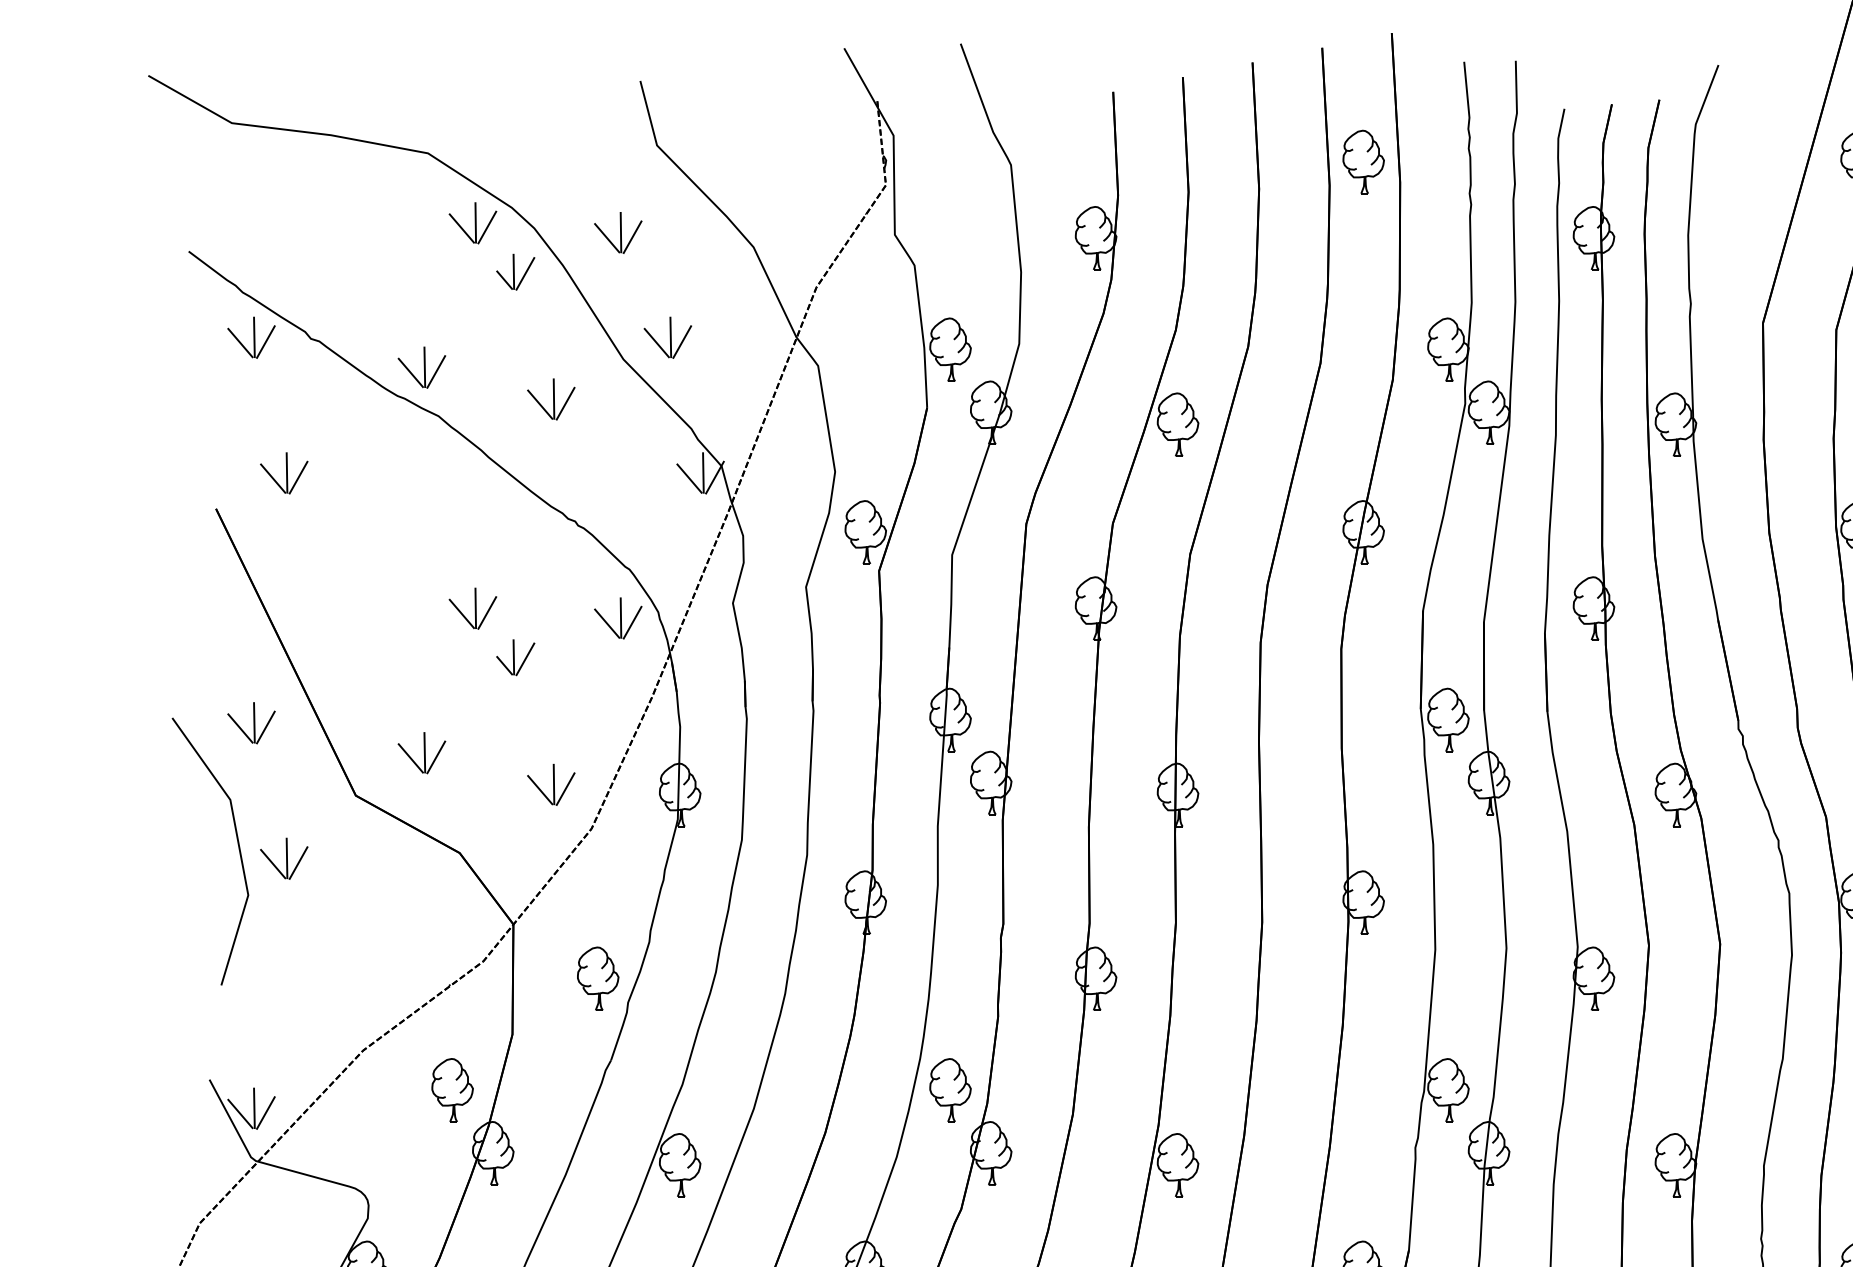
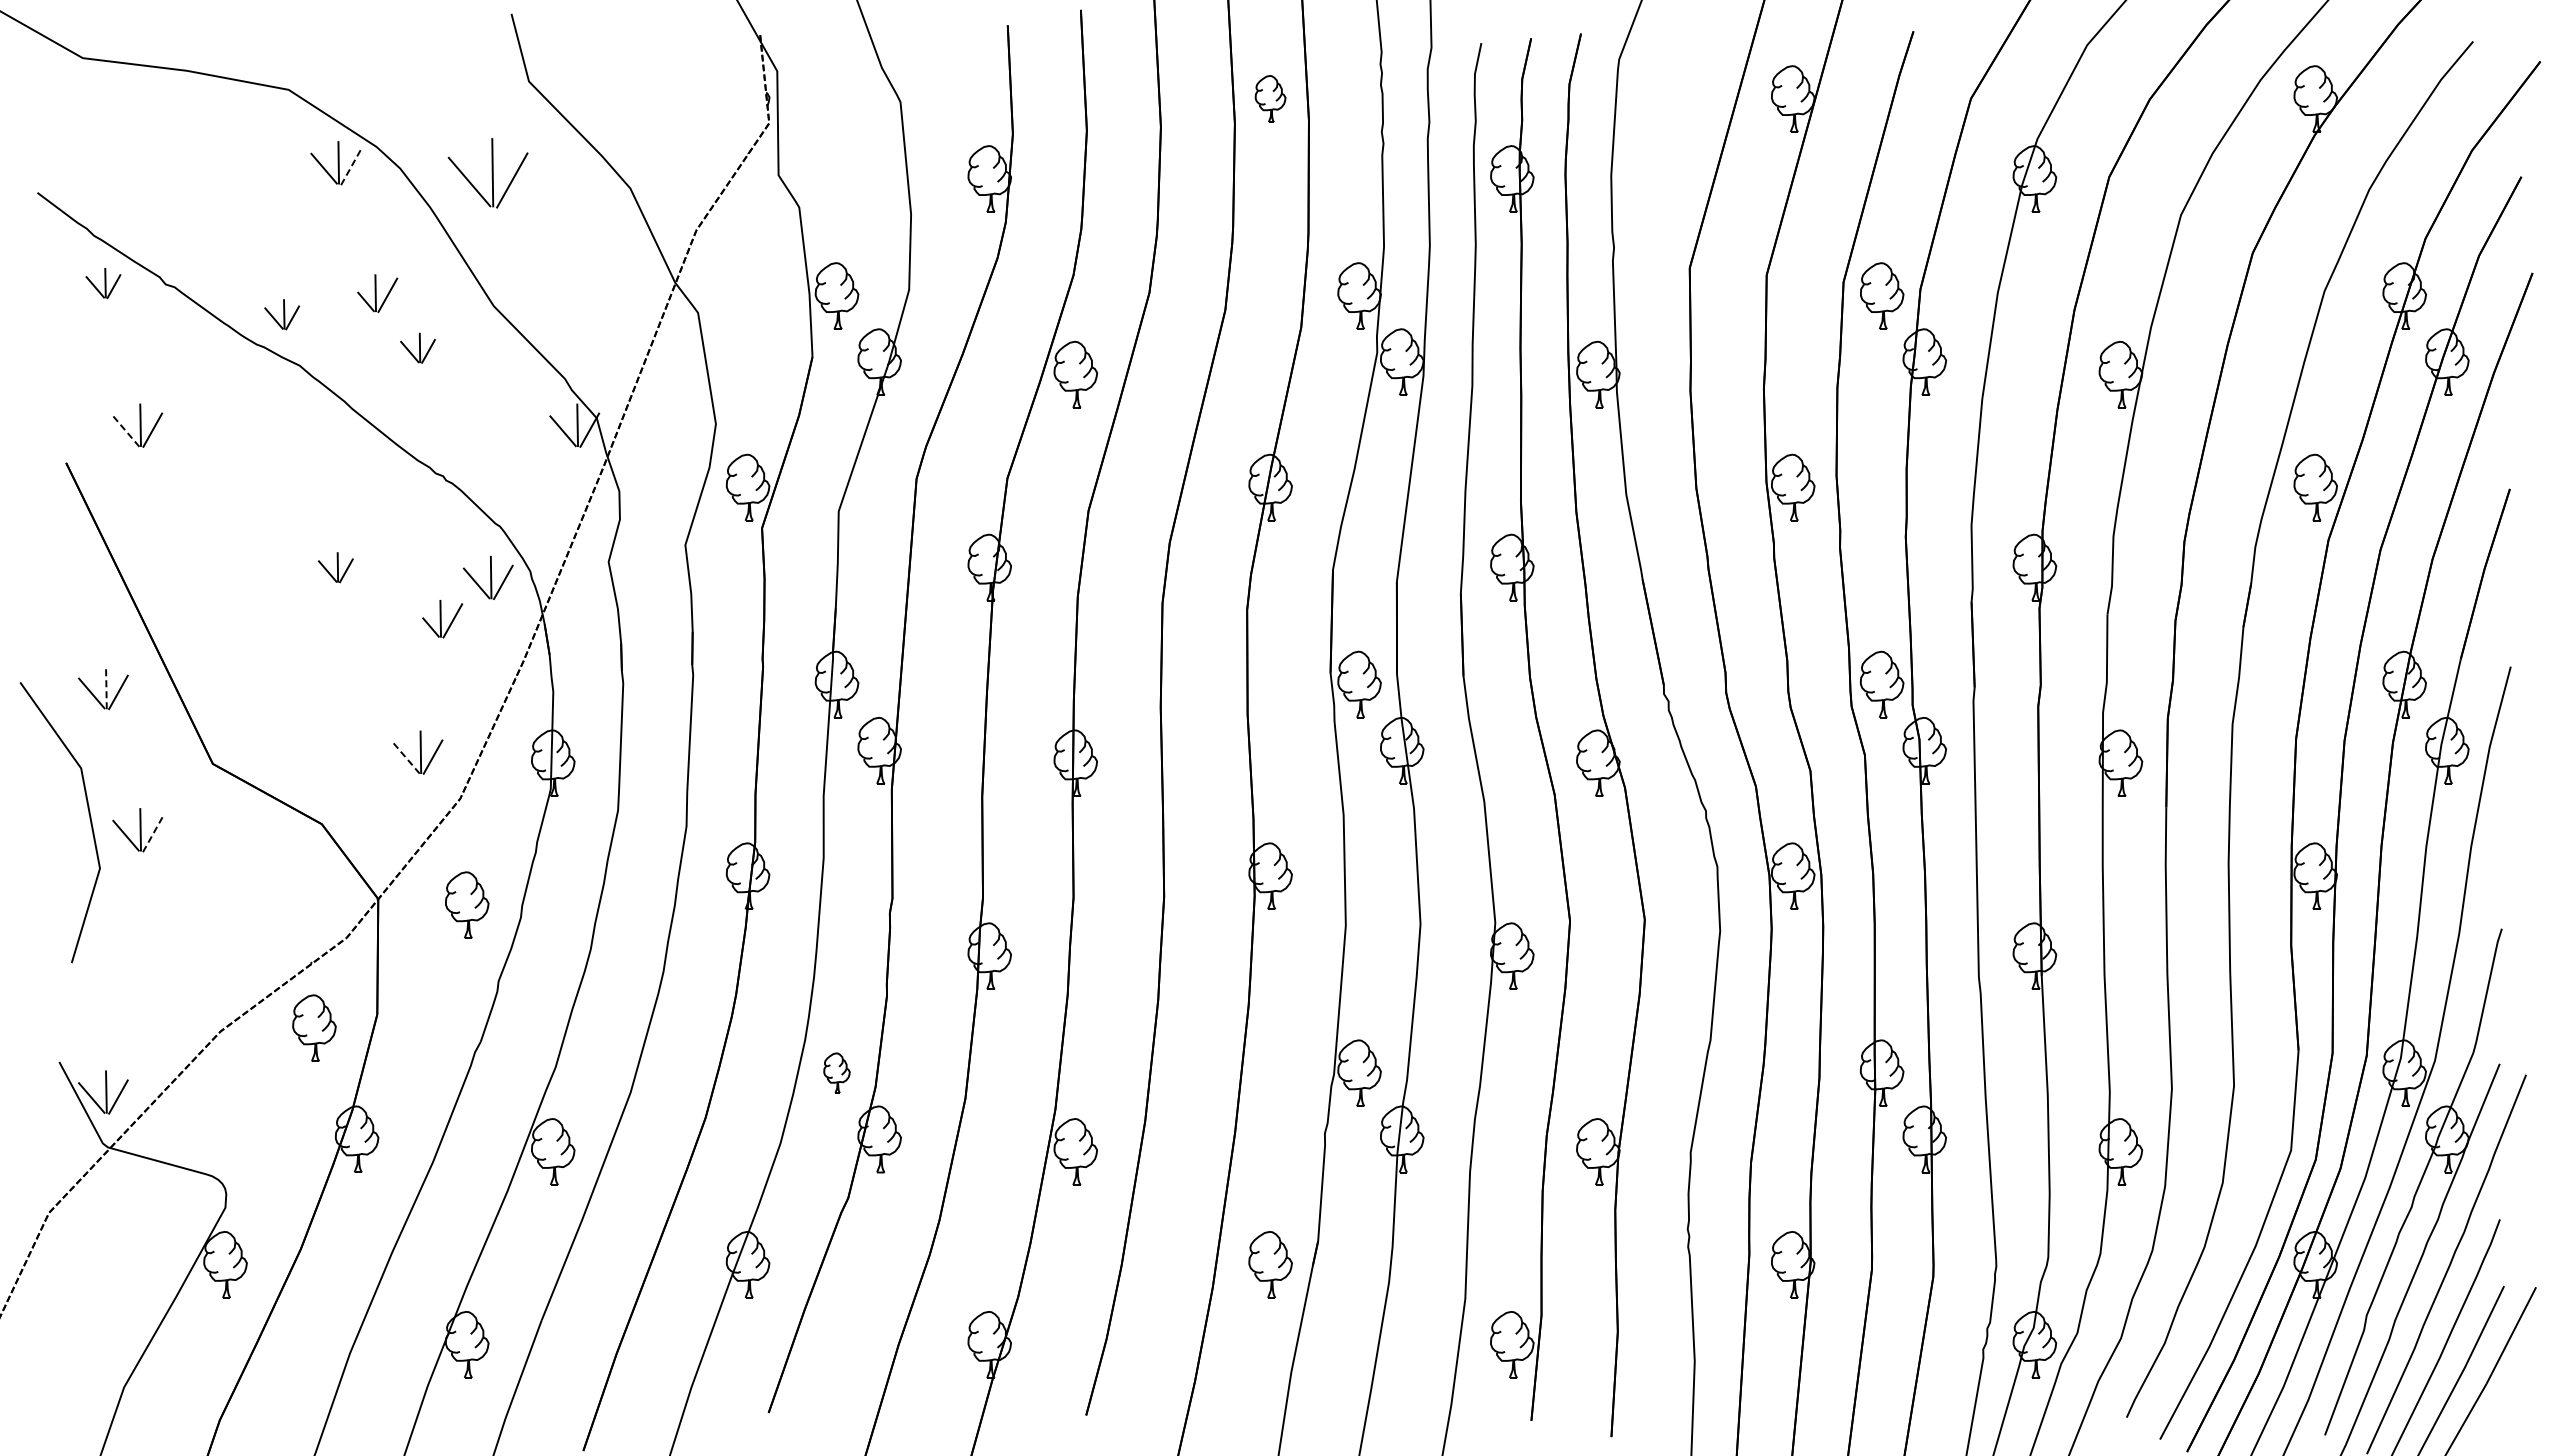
part: (1363, 161) -> (1270, 98), size x0.7
line: (487, 227) -> (351, 167), solid -> dashed
part: (618, 233) -> (488, 173), size x1.6
part: (515, 272) -> (377, 293), moved
part: (251, 337) -> (103, 283), size x0.7
part: (668, 337) -> (540, 283), removed
part: (421, 367) -> (281, 314), size x0.7
part: (550, 399) -> (417, 348), size x0.7
line: (273, 478) -> (126, 431), solid -> dashed
part: (472, 608) -> (335, 567), size x0.7
part: (515, 658) -> (442, 619), moved
line: (254, 722) -> (106, 687), solid -> dashed
part: (421, 753) -> (281, 719), removed
line: (540, 789) -> (406, 757), solid -> dashed
line: (299, 862) -> (153, 834), solid -> dashed
part: (598, 978) -> (467, 904), moved
part: (452, 1089) -> (314, 1027), moved
part: (950, 1089) -> (836, 1072), size x0.6

